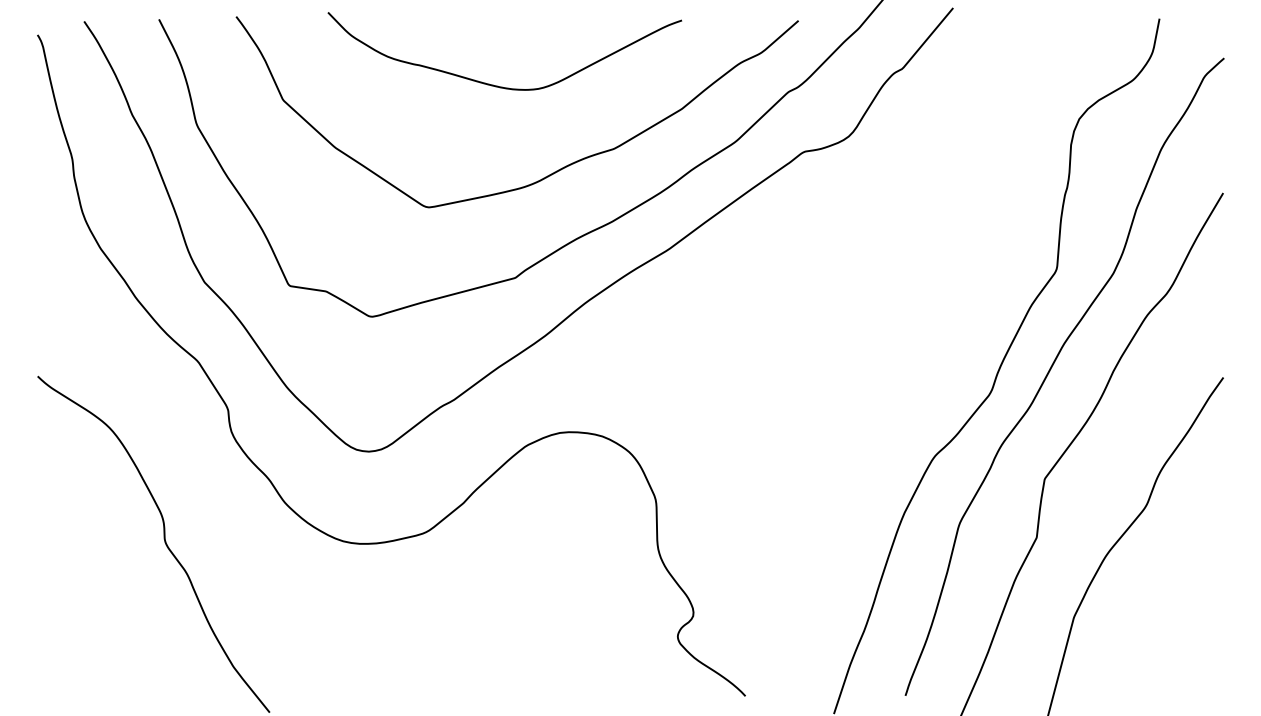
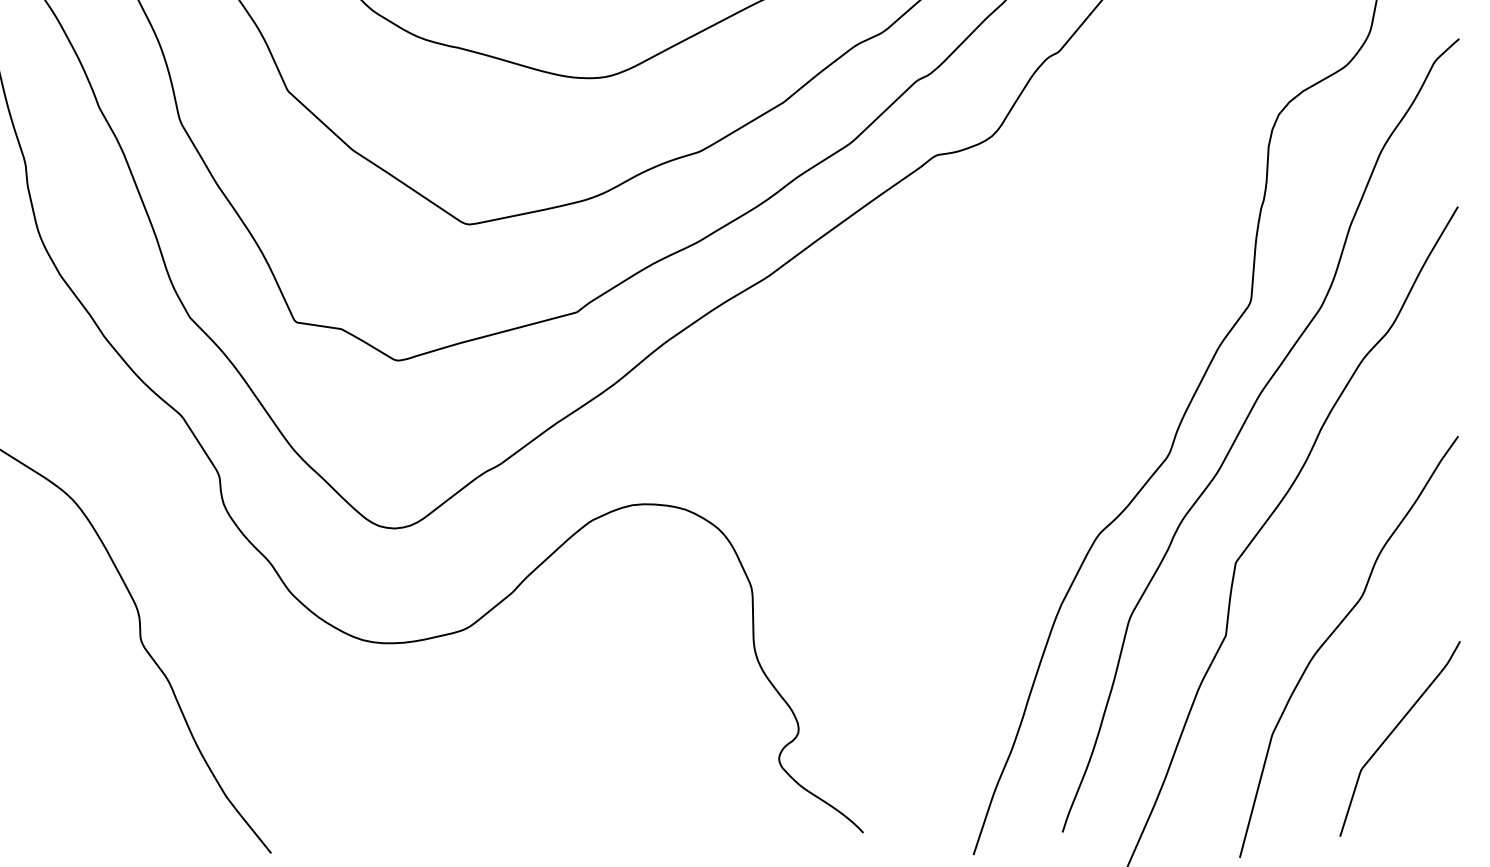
curve: (1171, 615) -> (1393, 732), added

